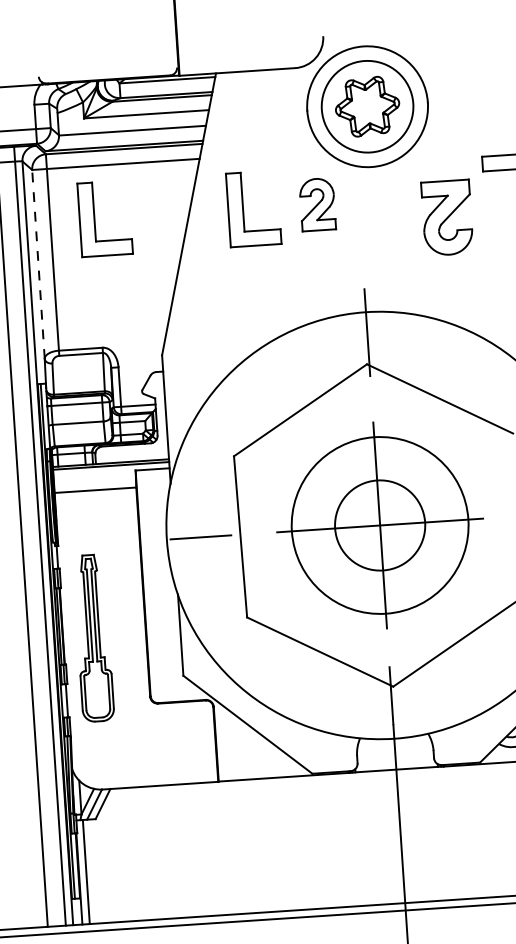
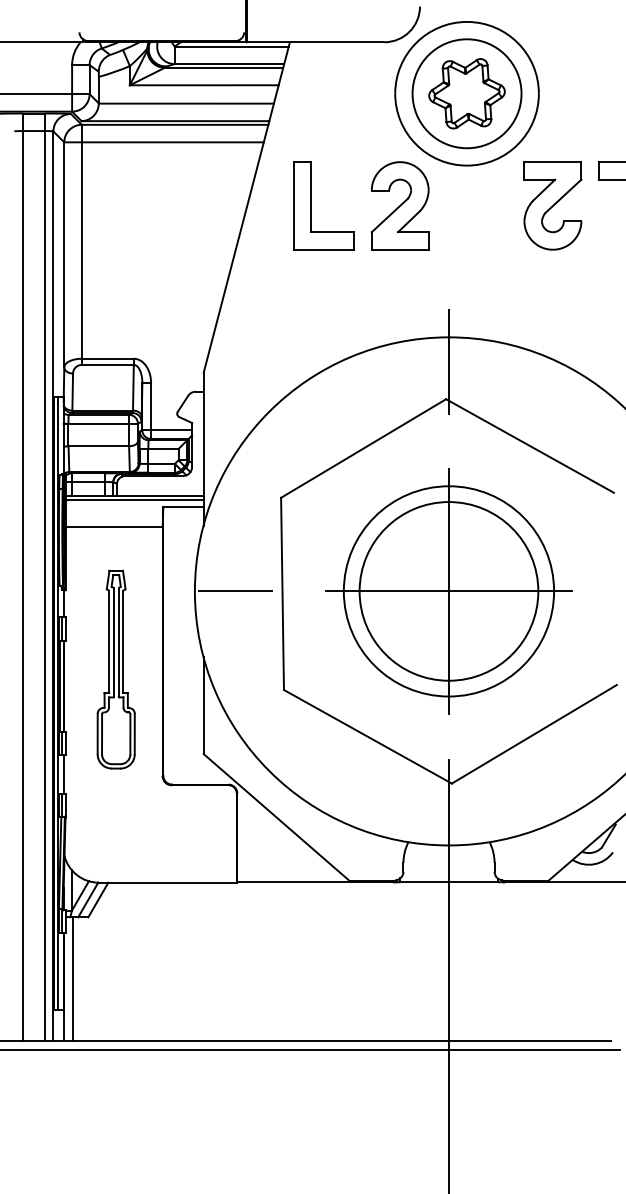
part: (317, 204) -> (399, 205), size x1.43
part: (446, 217) -> (552, 205), moved
part: (94, 219) -> (134, 205), removed
line: (38, 264) -> (64, 254), dashed -> solid
circle: (379, 525) -> (448, 591), size x1.67
part: (92, 638) -> (115, 669), moved

